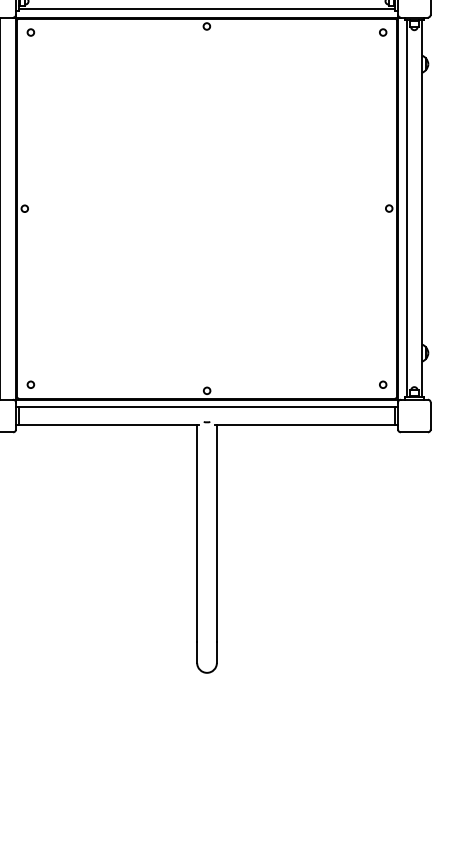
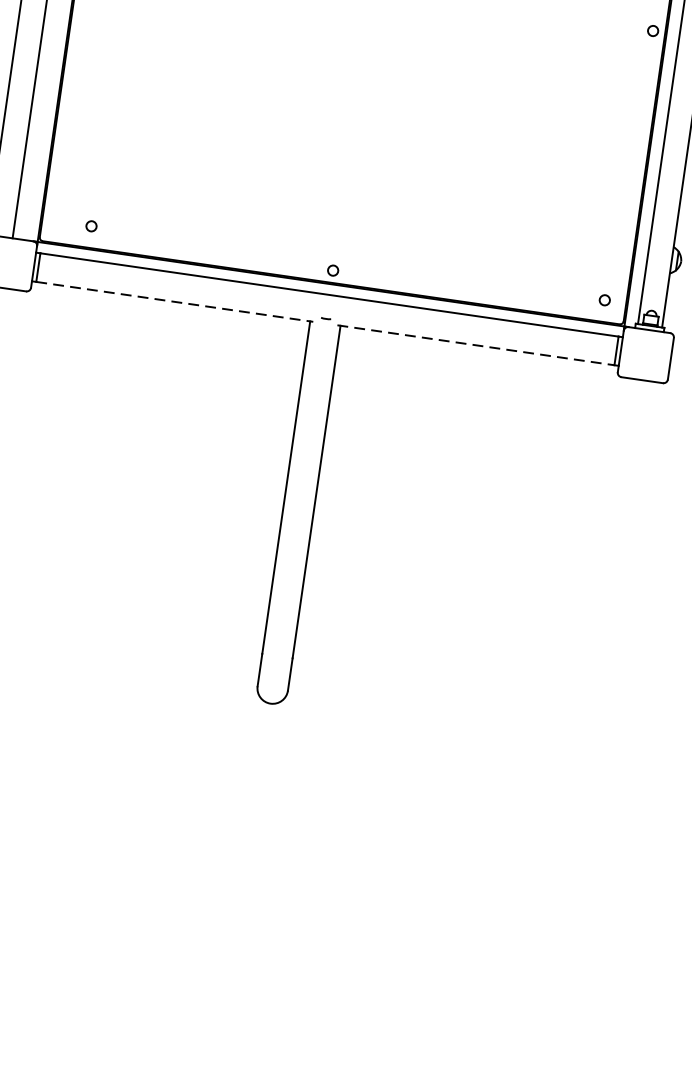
circle: (30, 384) -> (90, 225), moved
line: (109, 425) -> (175, 302), solid -> dashed
line: (305, 425) -> (476, 345), solid -> dashed

